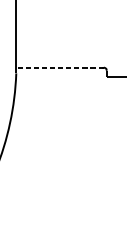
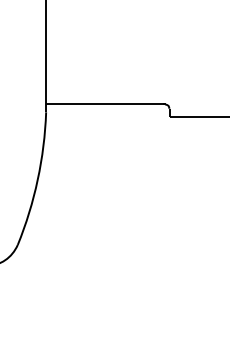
line: (59, 67) -> (105, 104), dashed -> solid

